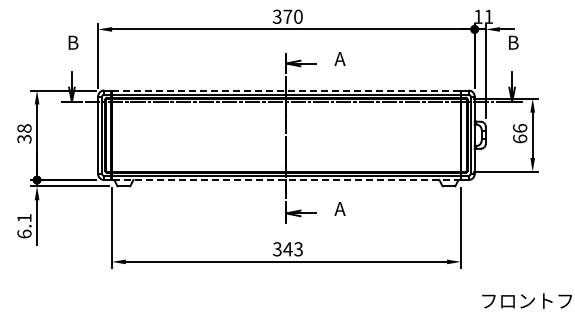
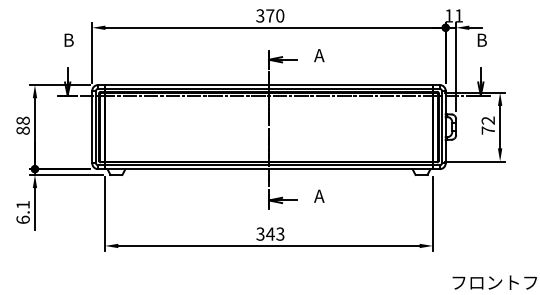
line: (286, 90) -> (269, 85), dashed -> solid
text: (520, 133) -> (488, 125), 66 -> 72
text: (24, 138) -> (23, 130), 38 -> 88
line: (286, 180) -> (269, 169), dashed -> solid

